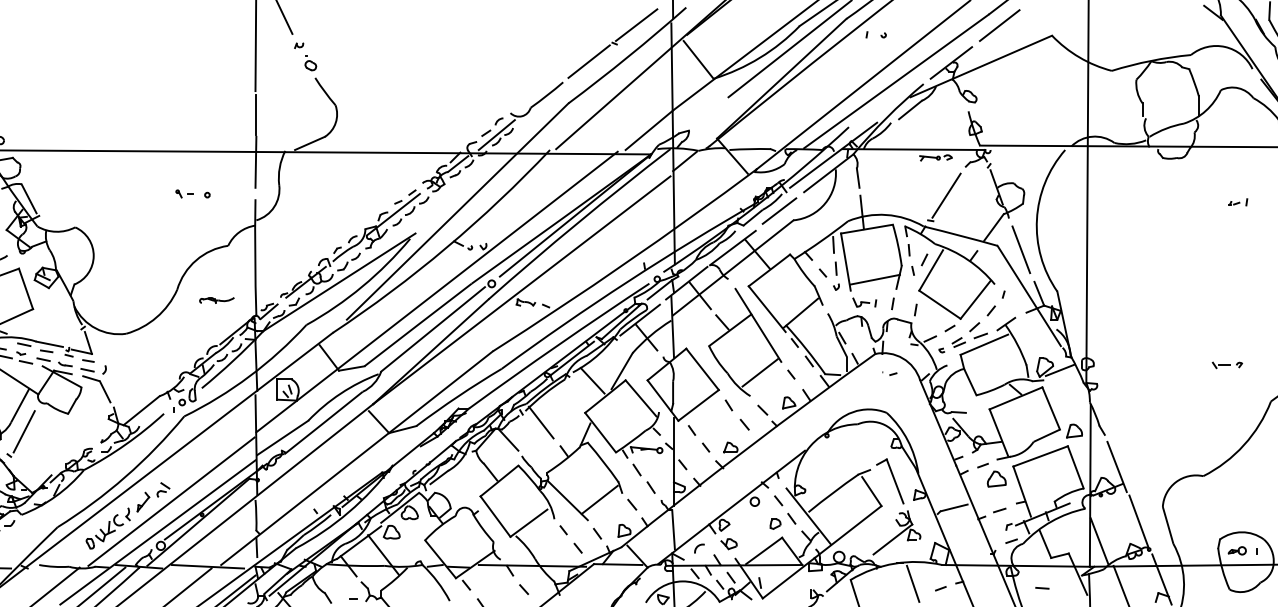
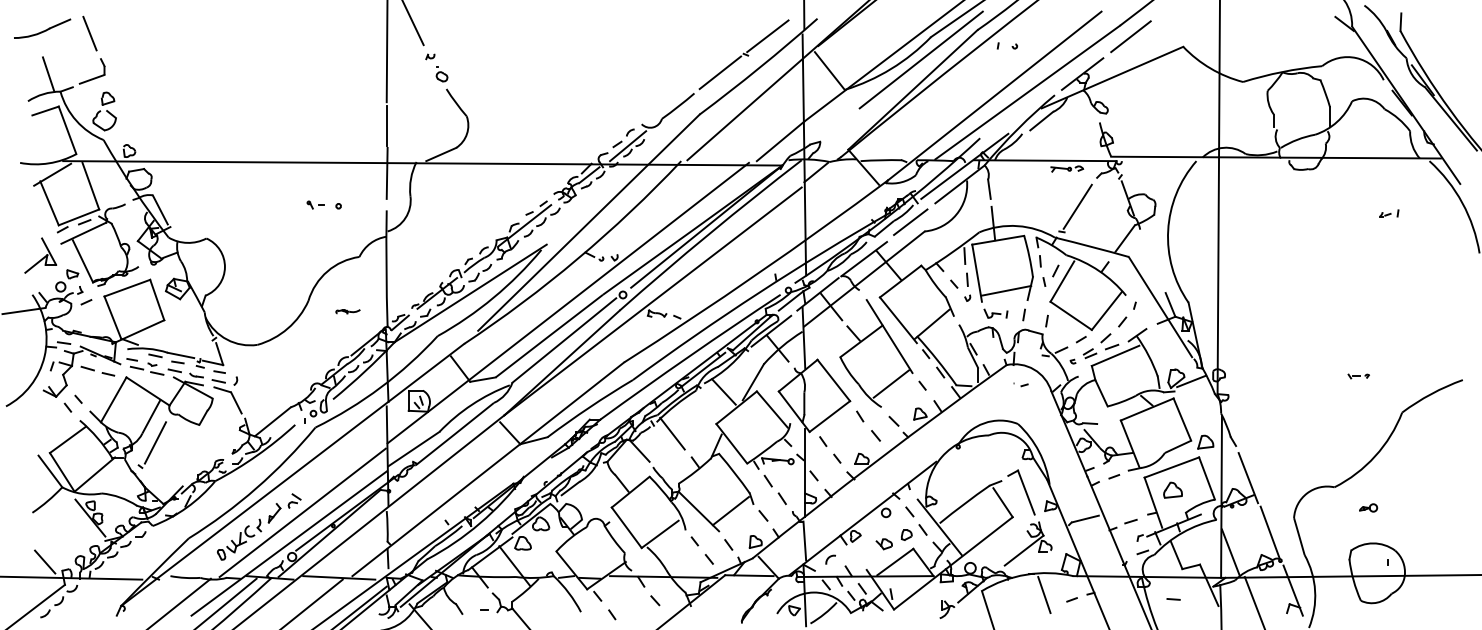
part: (1238, 202) -> (1389, 213), moved
line: (1021, 249) -> (1152, 260), removed
part: (216, 300) -> (347, 311), size x0.7
part: (1227, 365) -> (1358, 376), size x0.7
part: (996, 478) -> (1172, 489), moved
part: (728, 544) -> (883, 544), moved
part: (1237, 550) -> (1368, 507), moved

